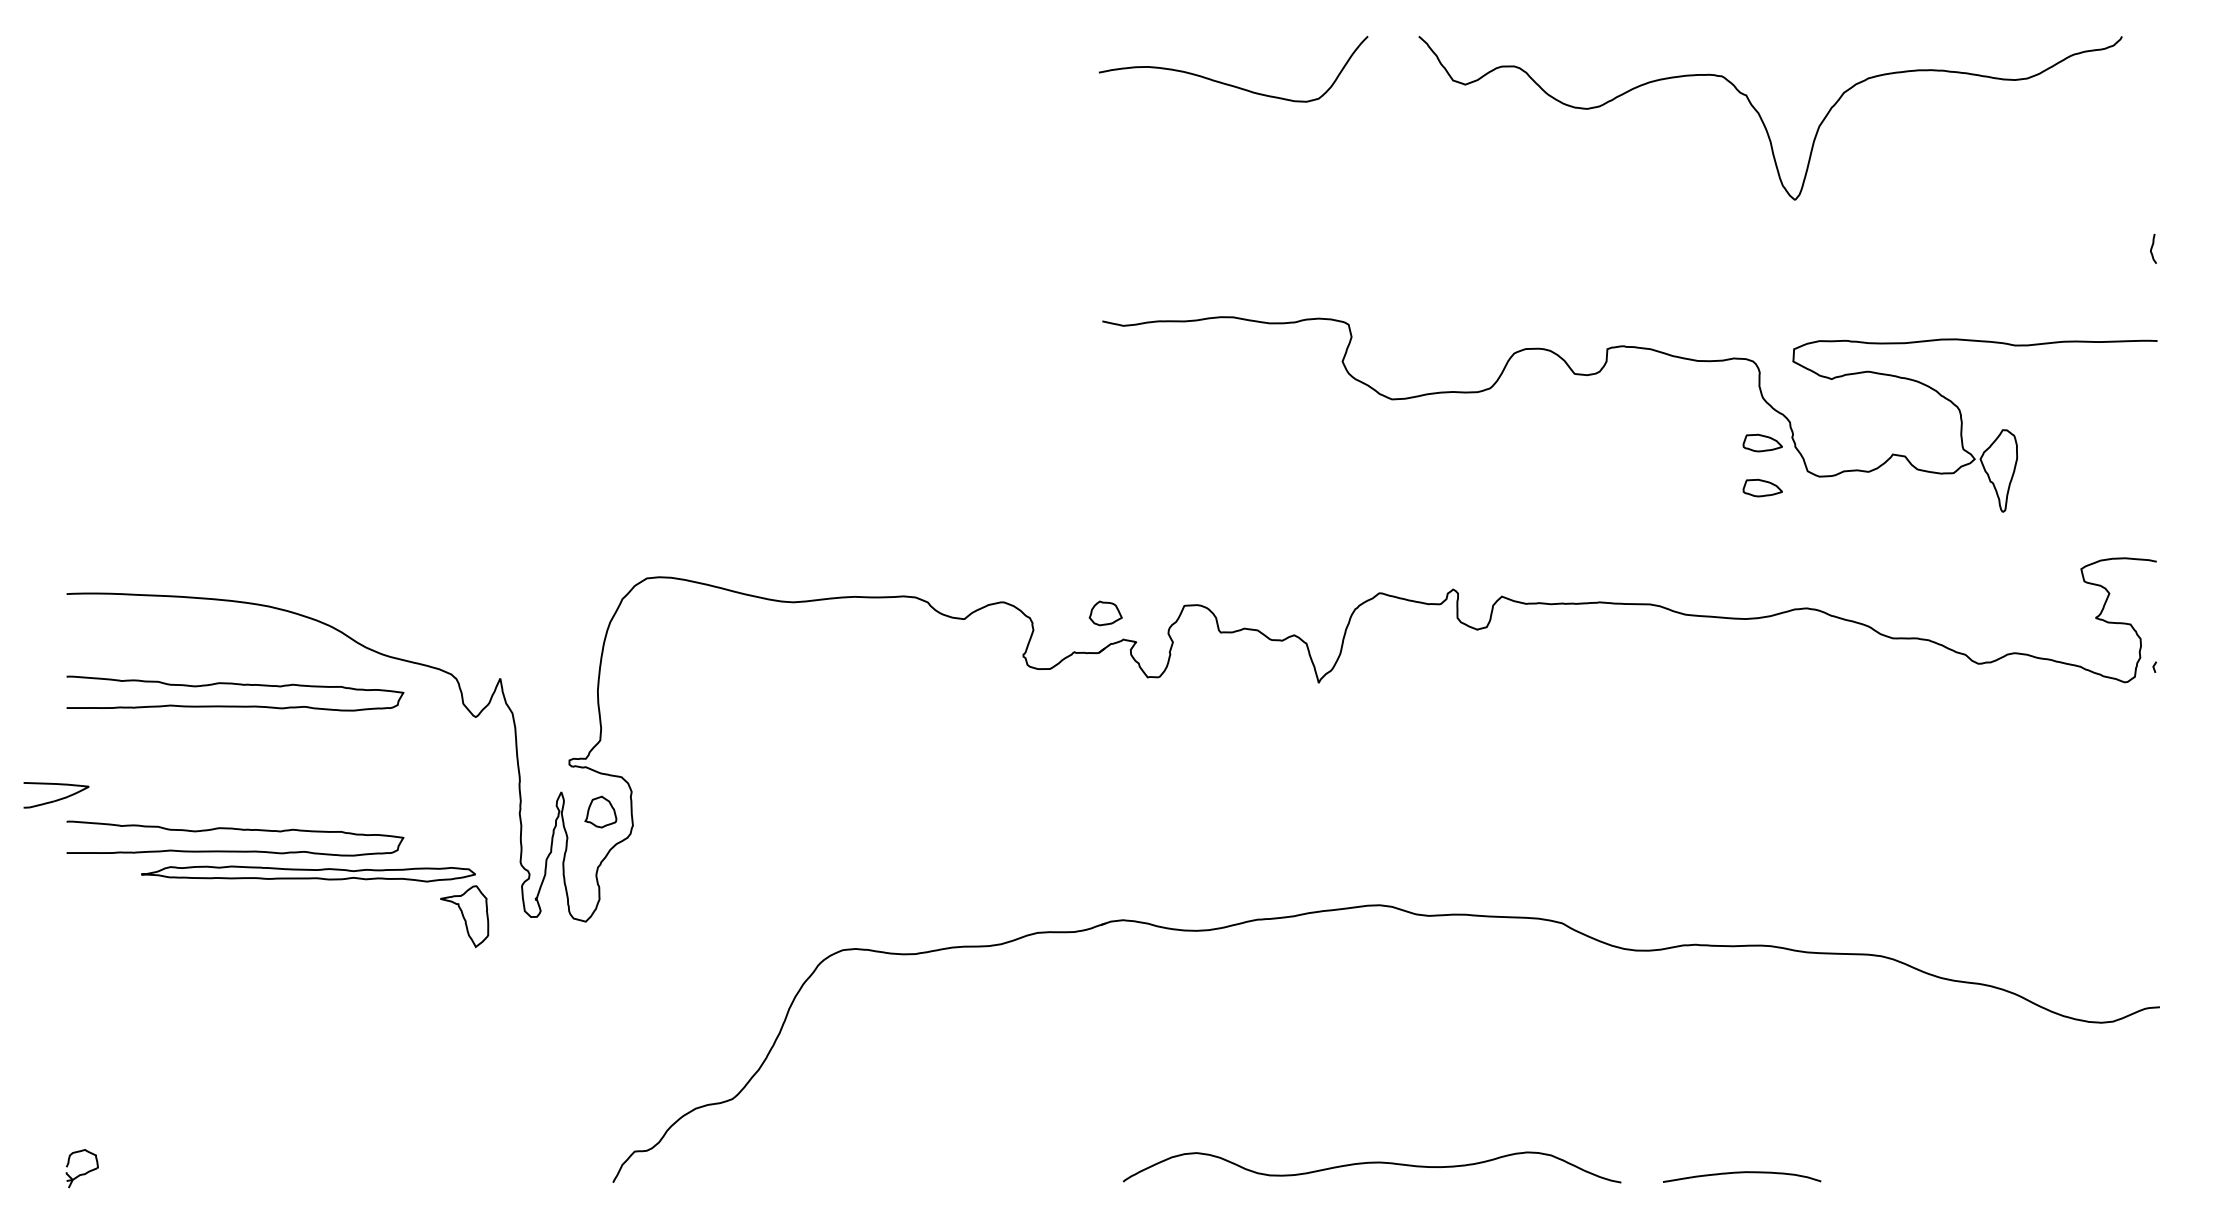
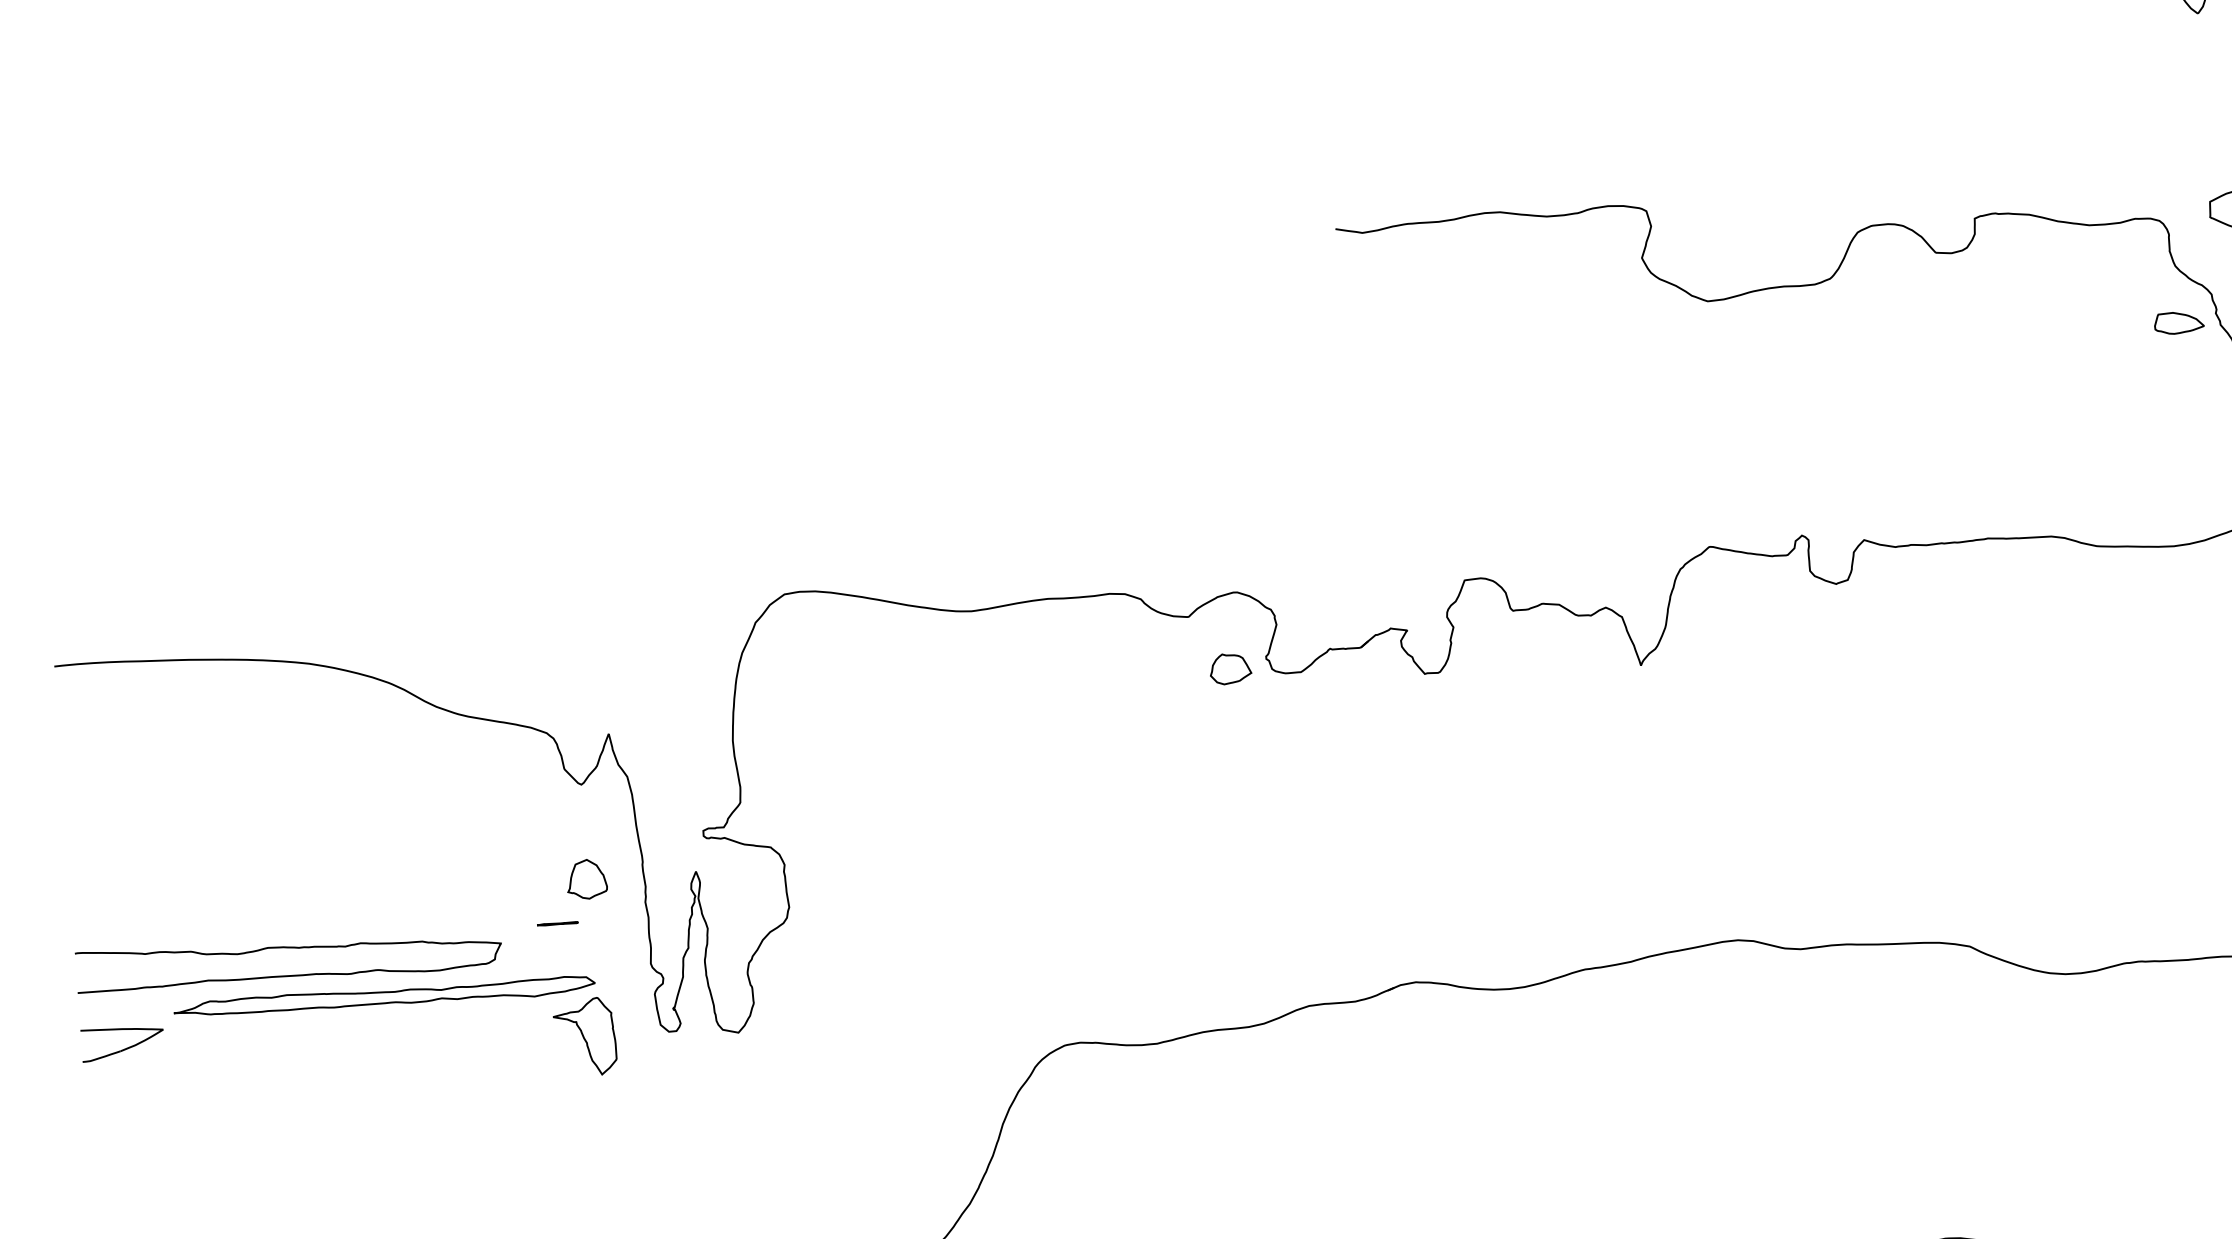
part: (1762, 487) -> (2182, 378), removed
part: (1105, 613) -> (1230, 668), moved
curve: (238, 685) -> (279, 766), removed
part: (56, 795) -> (123, 1043), moved
part: (600, 811) -> (586, 878), moved
line: (448, 825) -> (556, 923), added

